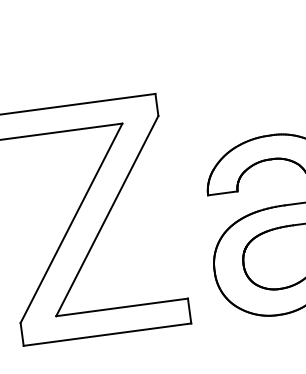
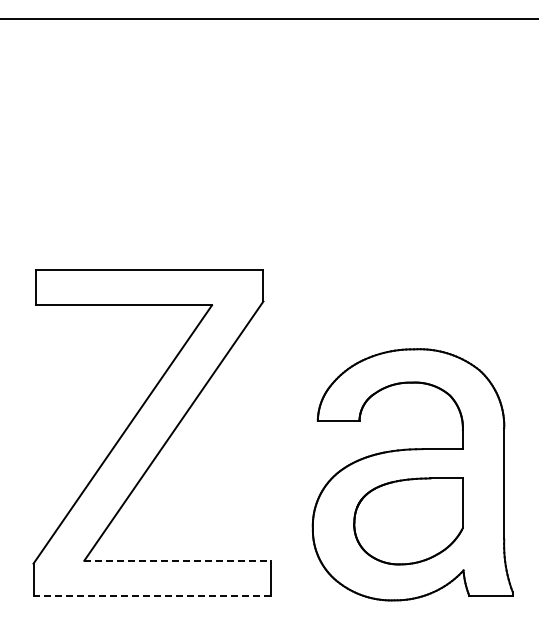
line: (122, 307) -> (177, 560), solid -> dashed
line: (107, 334) -> (152, 595), solid -> dashed

